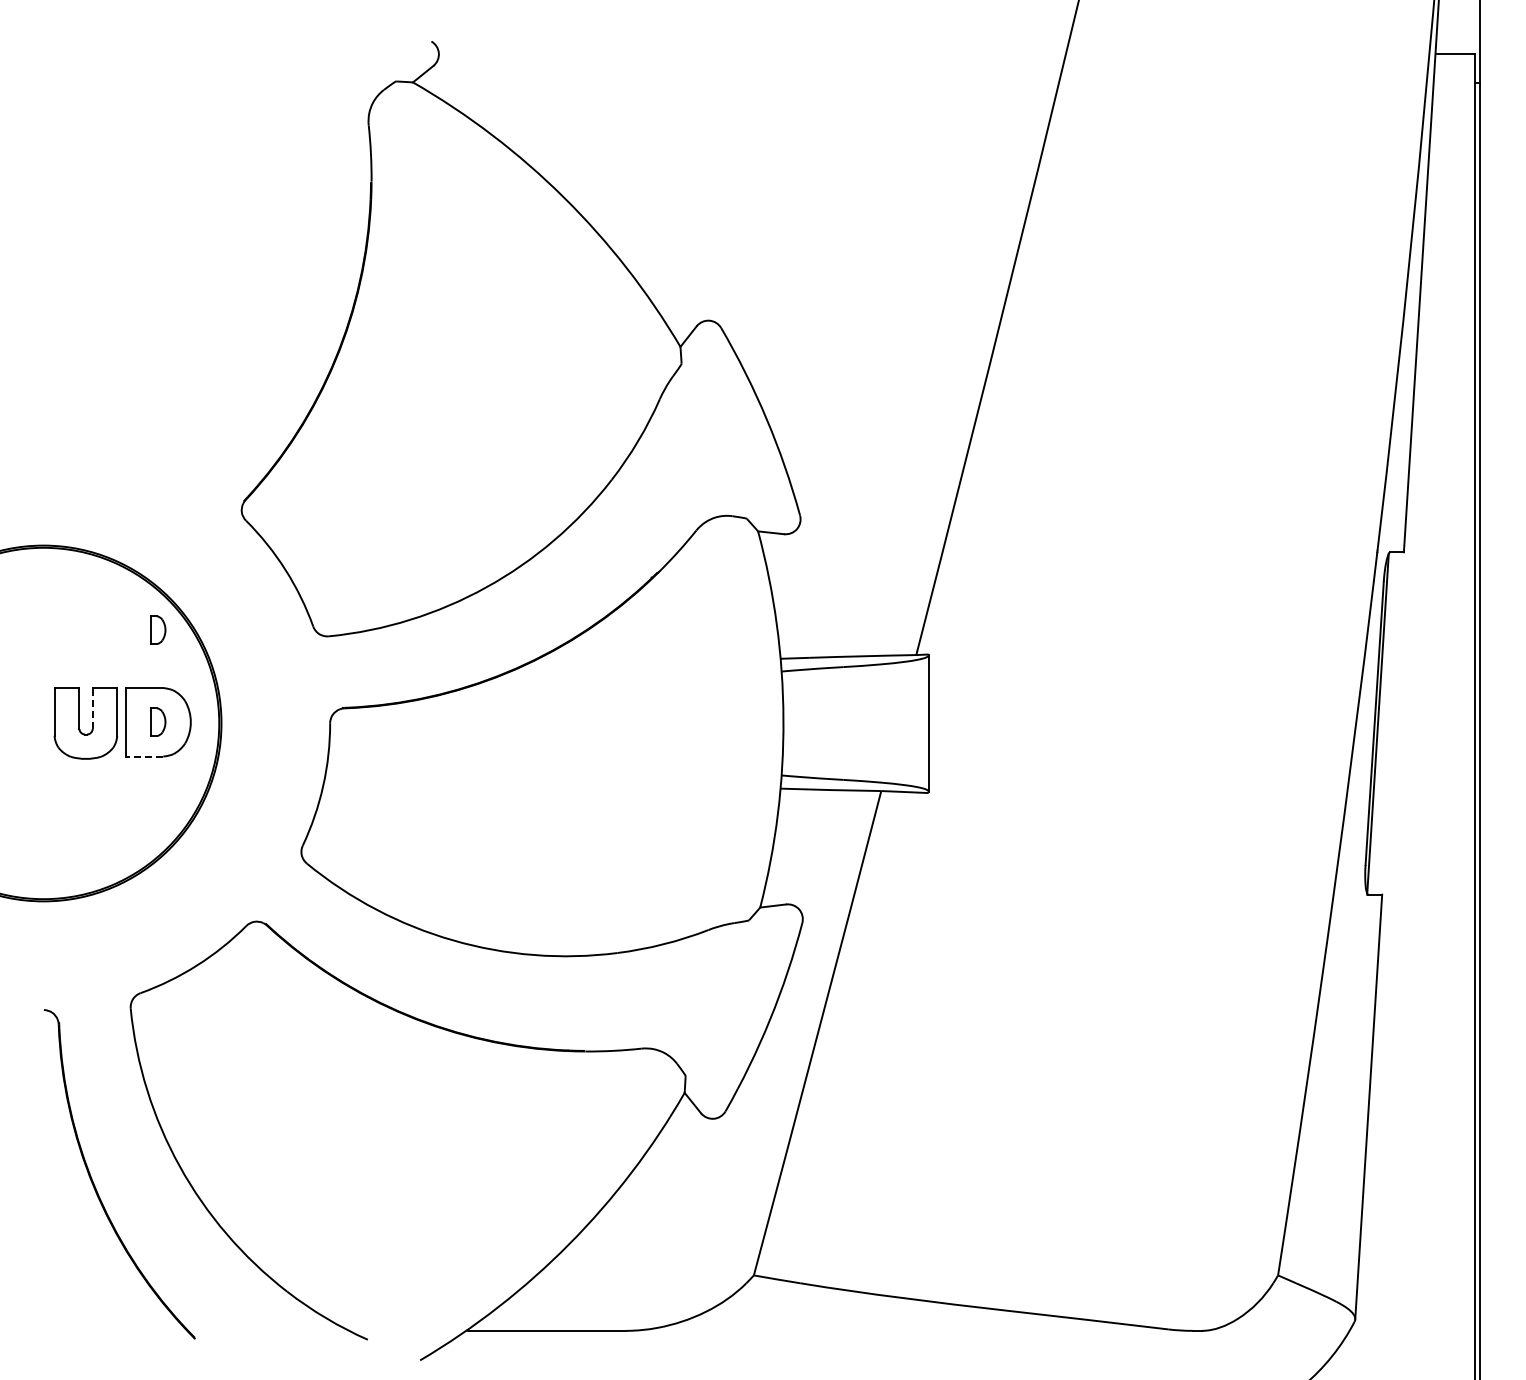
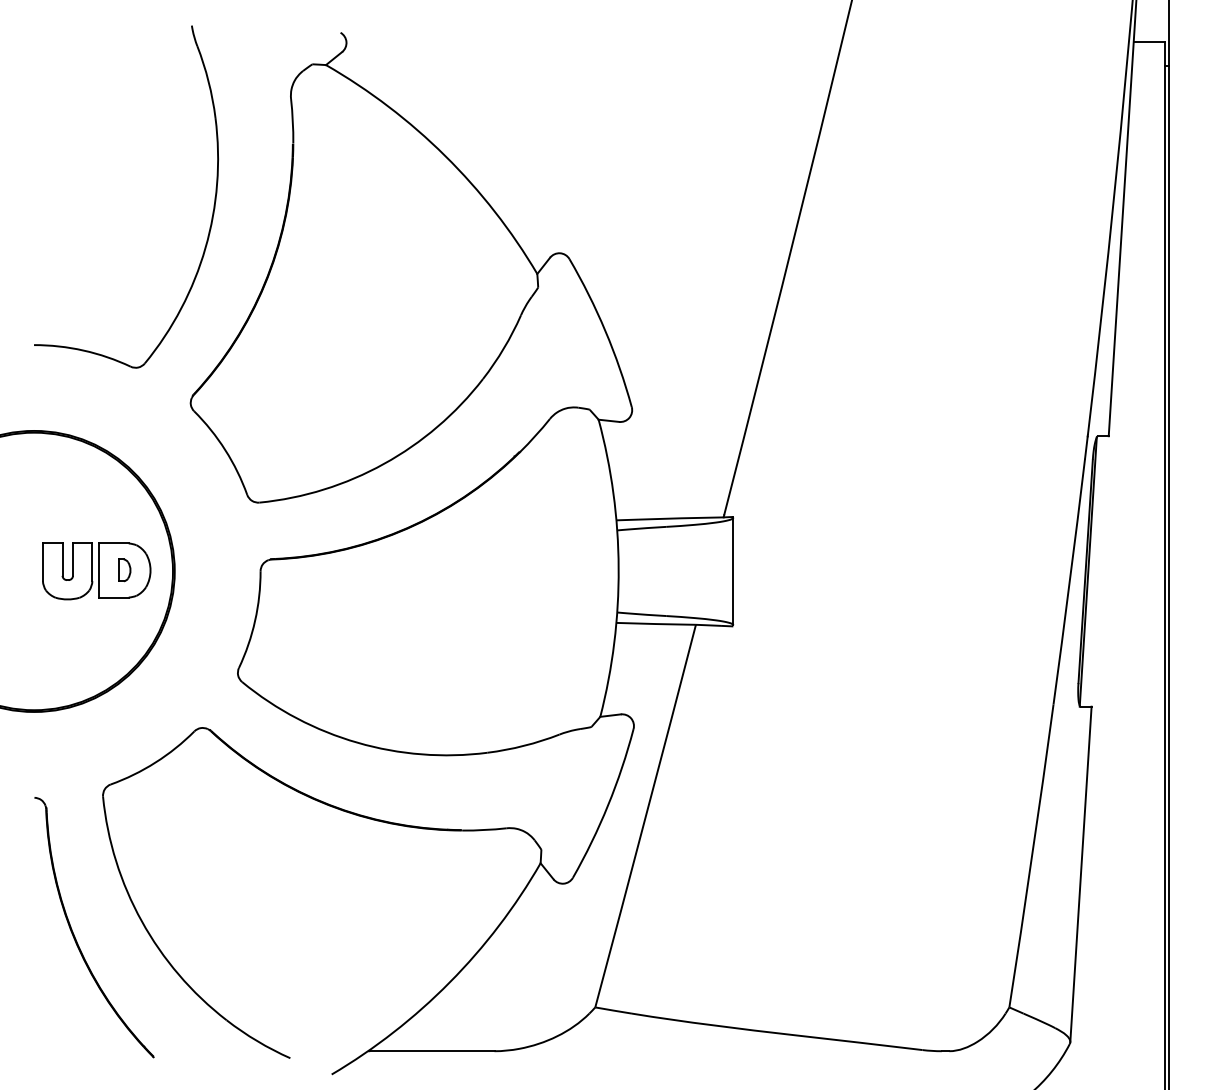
part: (268, 273) -> (211, 216), added
part: (158, 629) -> (125, 497), removed
line: (92, 708) -> (72, 559), dashed -> solid
line: (144, 756) -> (113, 597), dashed -> solid

